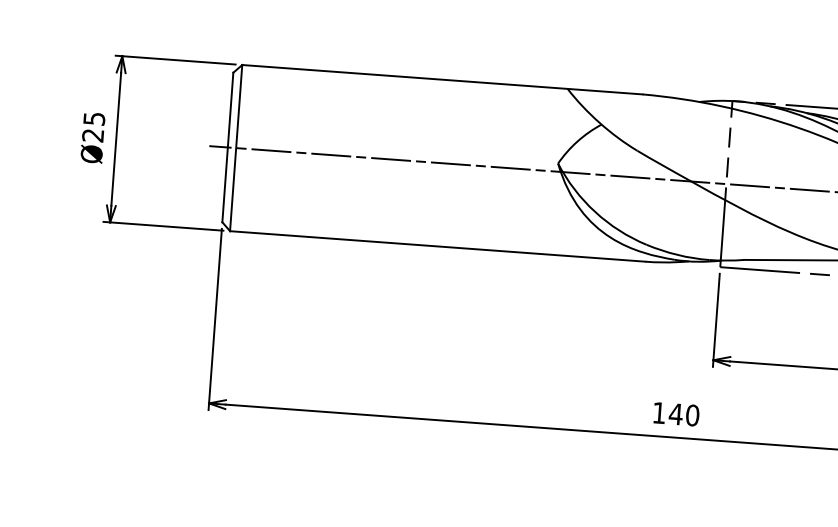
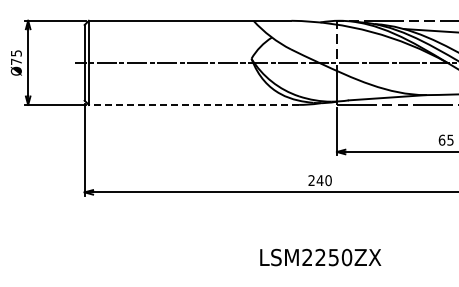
text: (91, 134) -> (15, 61), Ø25 -> Ø75
line: (436, 245) -> (193, 104), solid -> dashed
text: (658, 412) -> (311, 180), 140 -> 240

